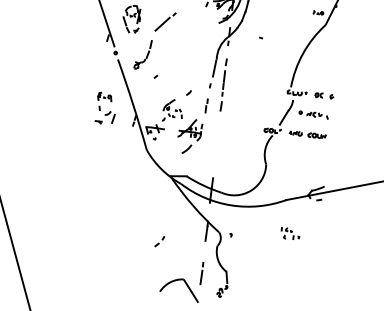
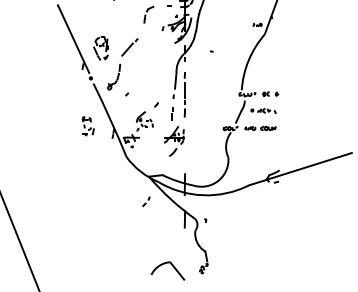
part: (106, 109) -> (88, 126), size x0.7
part: (189, 136) -> (174, 141), moved
part: (290, 233) -> (255, 213), removed
part: (159, 241) -> (146, 201), moved
line: (201, 273) -> (184, 255), removed

